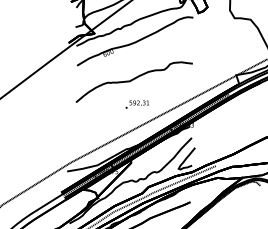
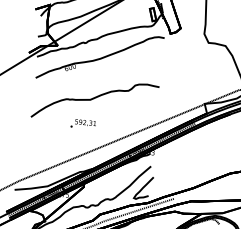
text: (136, 104) -> (82, 124), moved

